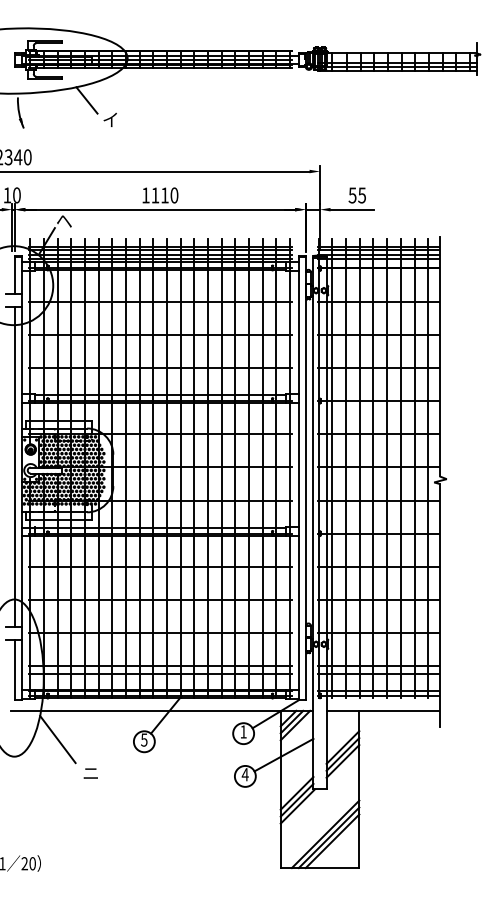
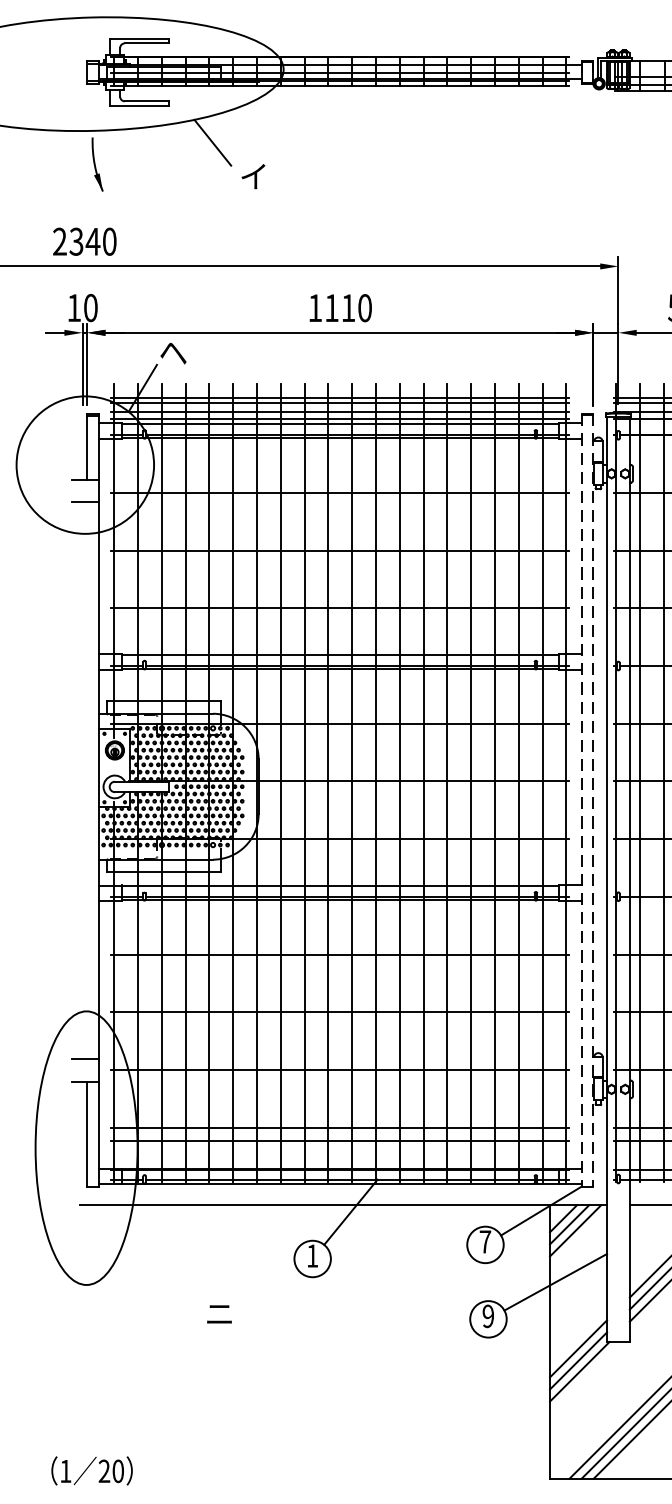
line: (14, 466) -> (86, 779), removed
line: (298, 478) -> (580, 800), solid -> dashed
line: (305, 478) -> (593, 800), solid -> dashed
text: (243, 731) -> (485, 1241), 1 -> 7
line: (57, 739) -> (161, 1255), removed
text: (144, 739) -> (312, 1255), 5 -> 1
text: (244, 774) -> (486, 1315), 4 -> 9

